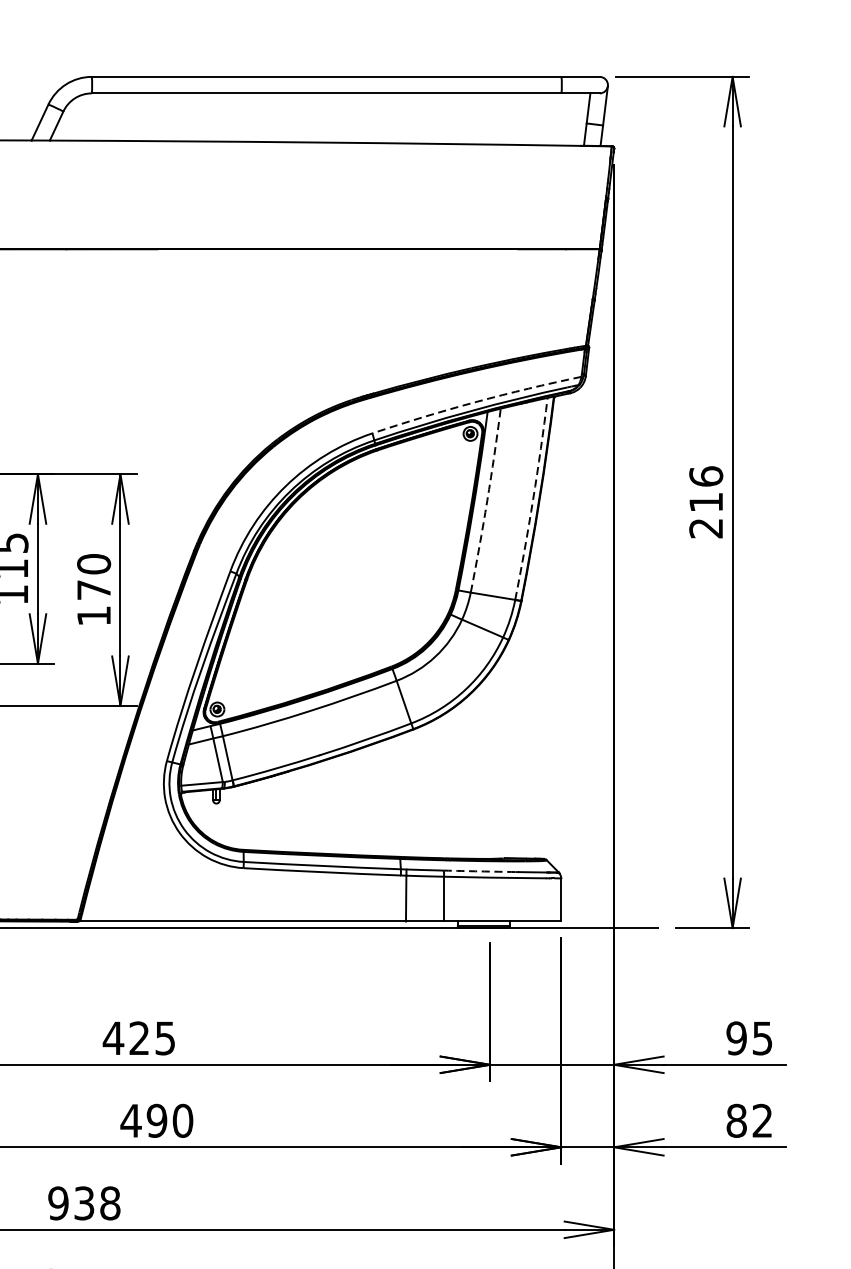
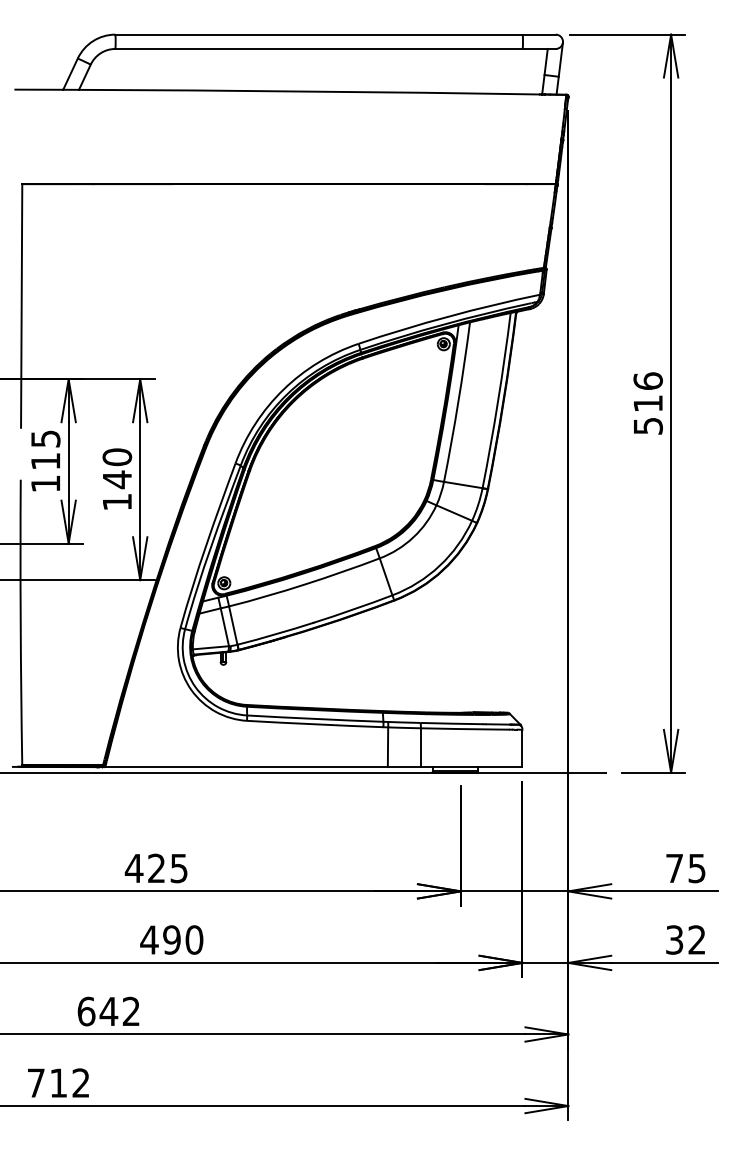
arc: (475, 401) -> (448, 316), dashed -> solid
arc: (533, 498) -> (498, 400), dashed -> solid
arc: (487, 501) -> (458, 402), dashed -> solid
text: (705, 528) -> (647, 426), 216 -> 516
text: (94, 589) -> (117, 479), 170 -> 140
arc: (480, 871) -> (452, 723), dashed -> solid
text: (736, 1038) -> (674, 868), 95 -> 75
text: (736, 1120) -> (674, 939), 82 -> 32
text: (83, 1203) -> (108, 1011), 938 -> 642

